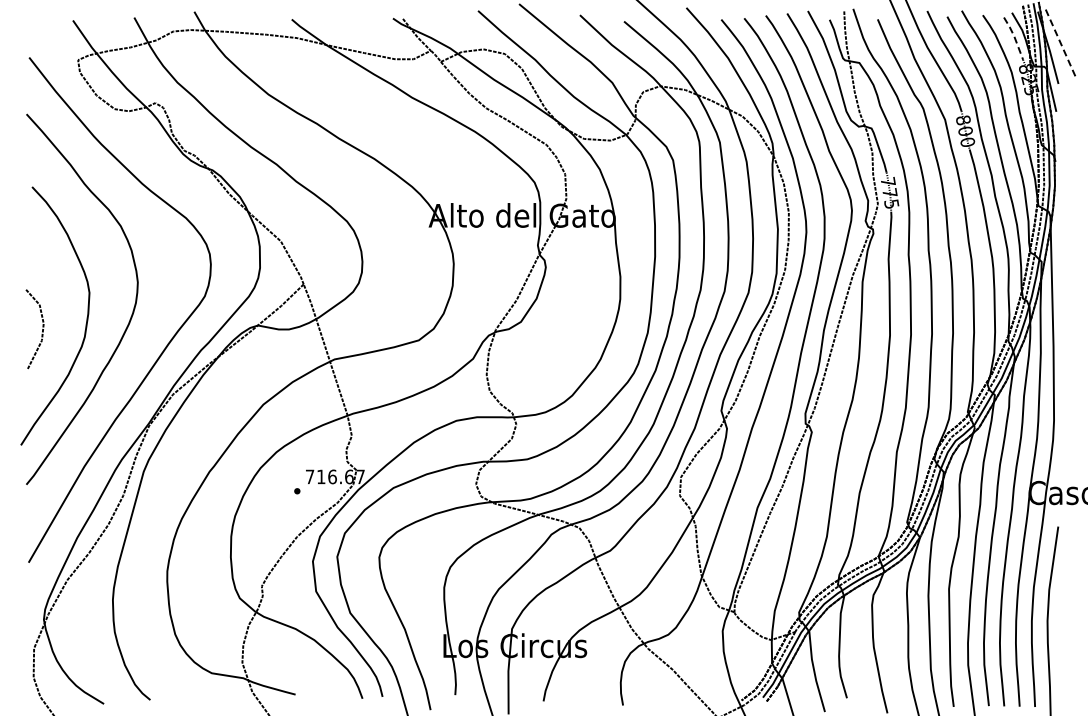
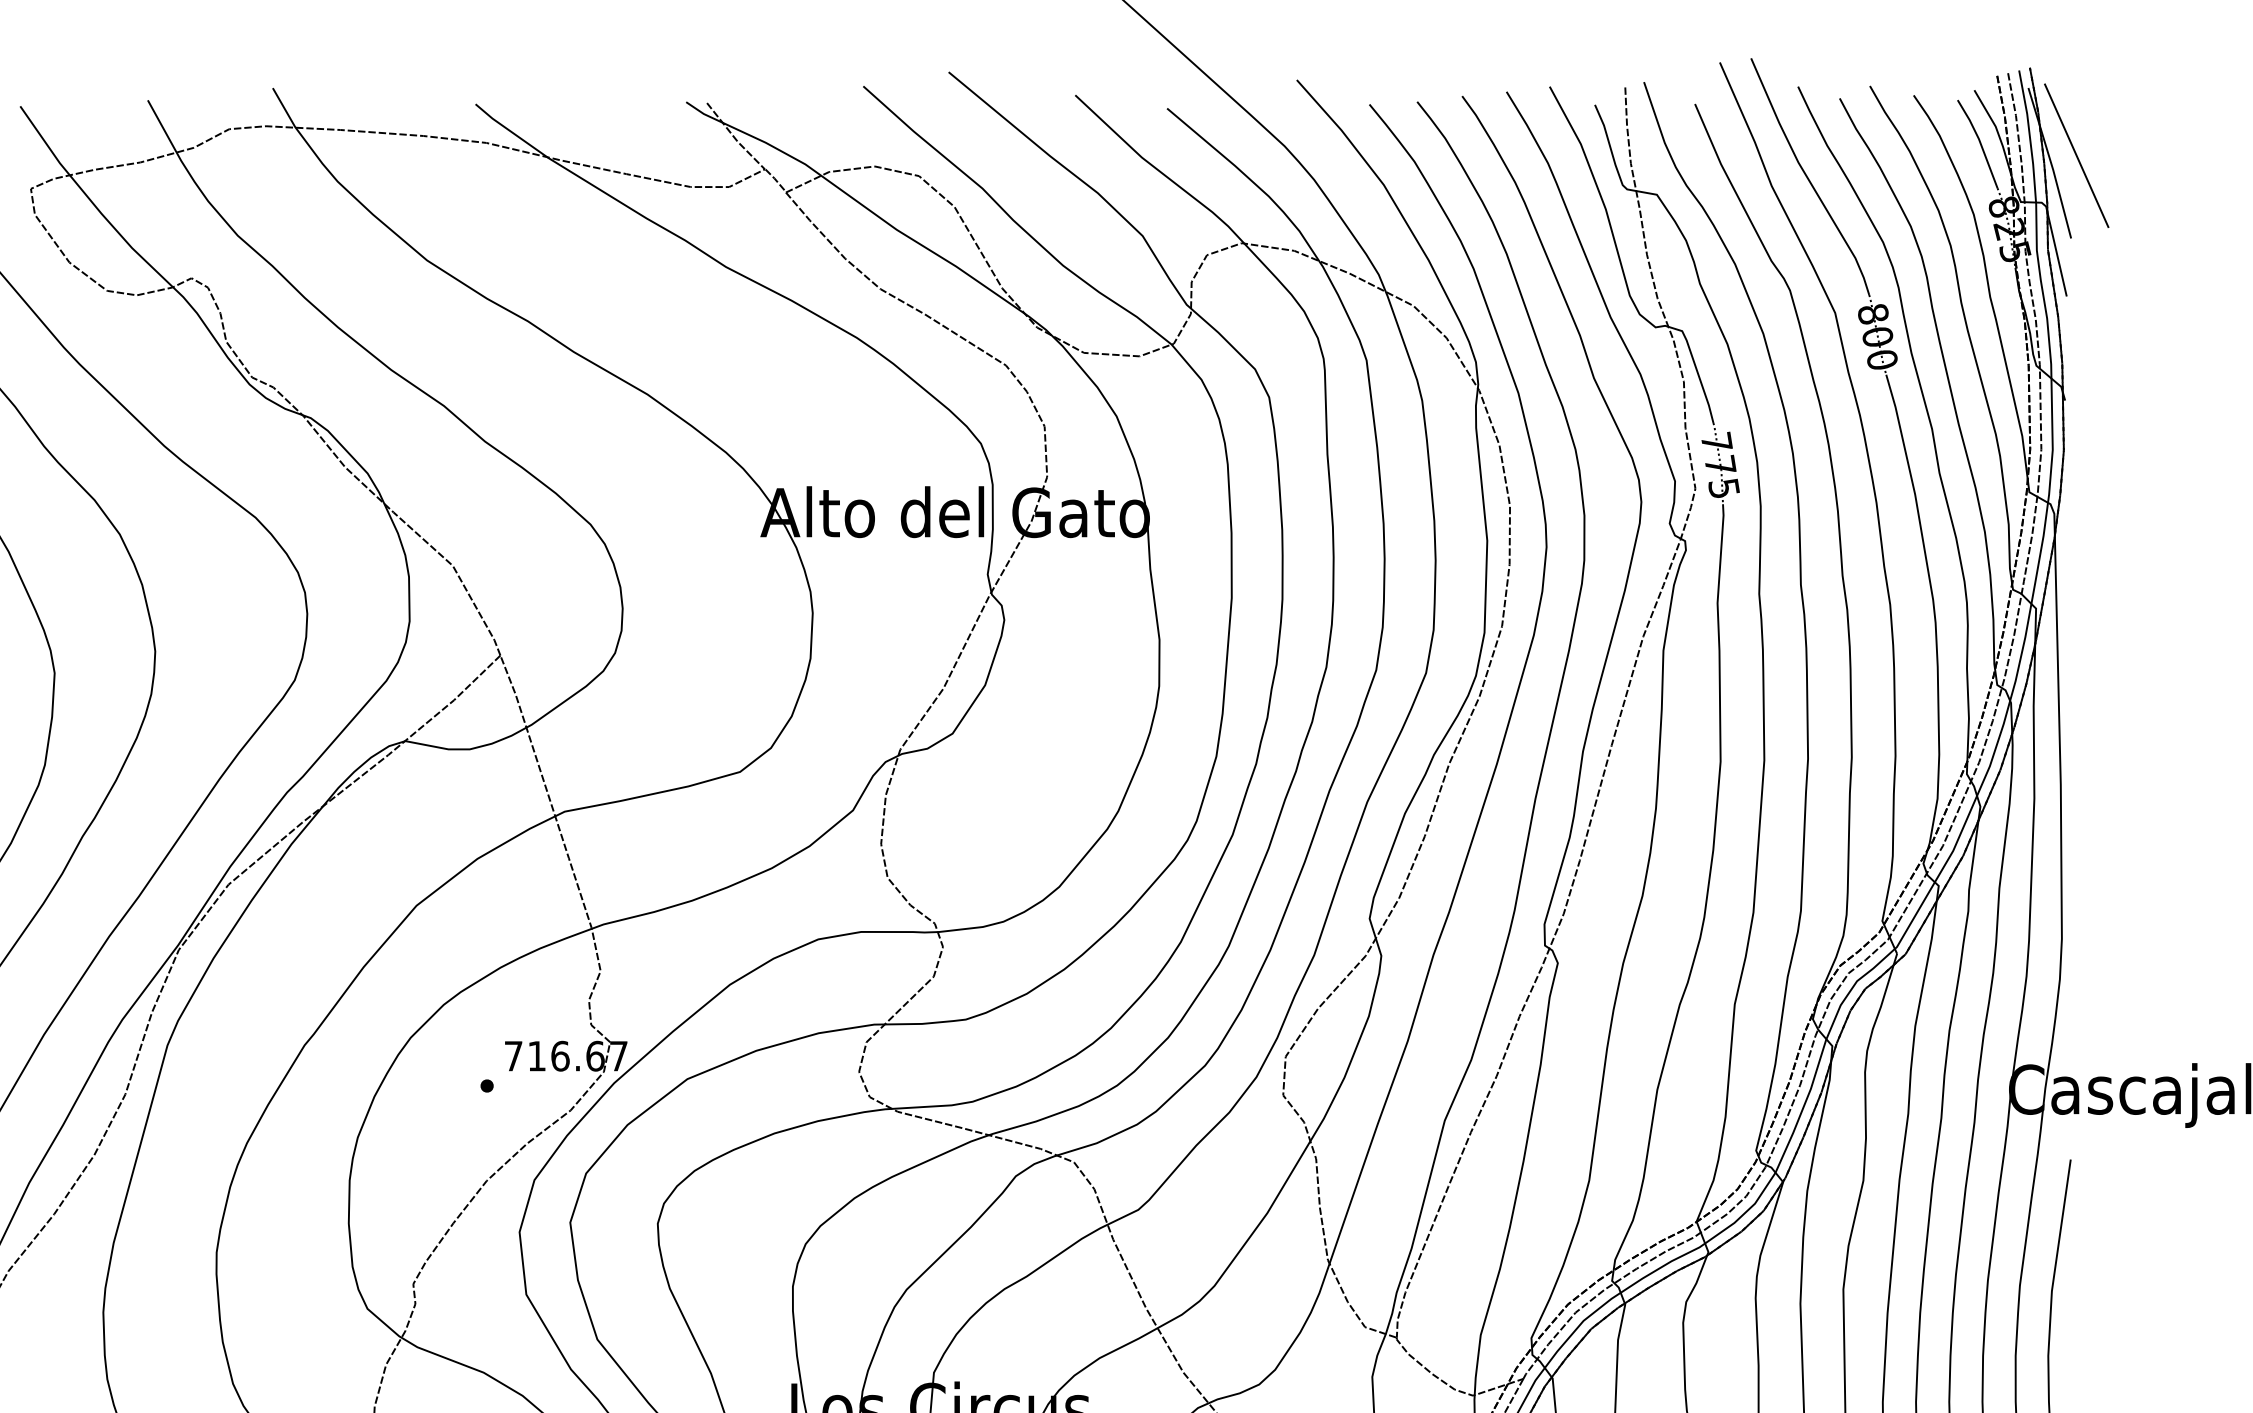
line: (1014, 37) -> (1979, 141), dashed -> solid
line: (1061, 44) -> (2077, 156), dashed -> solid

